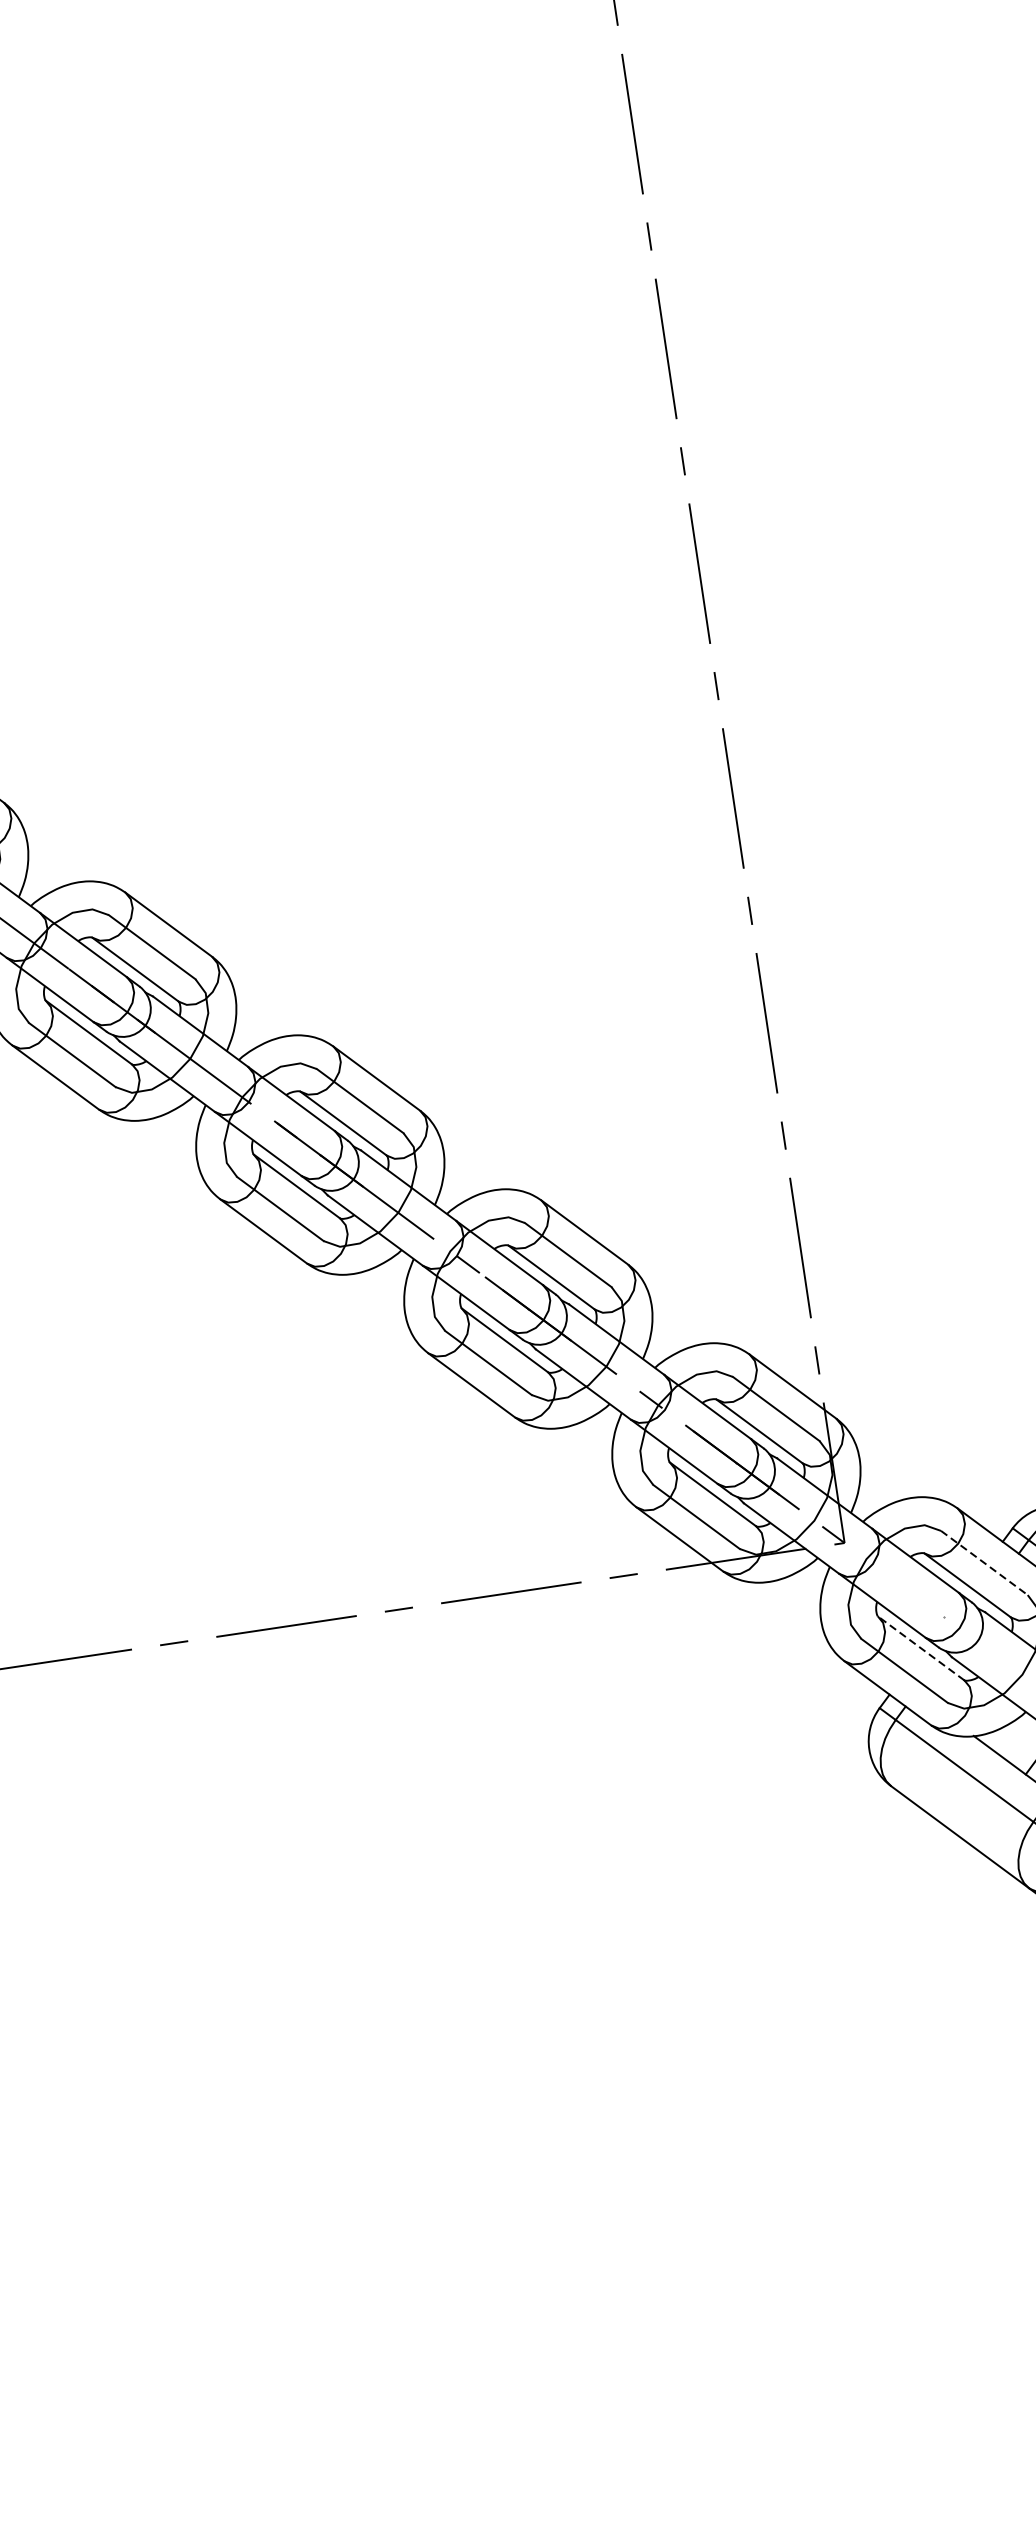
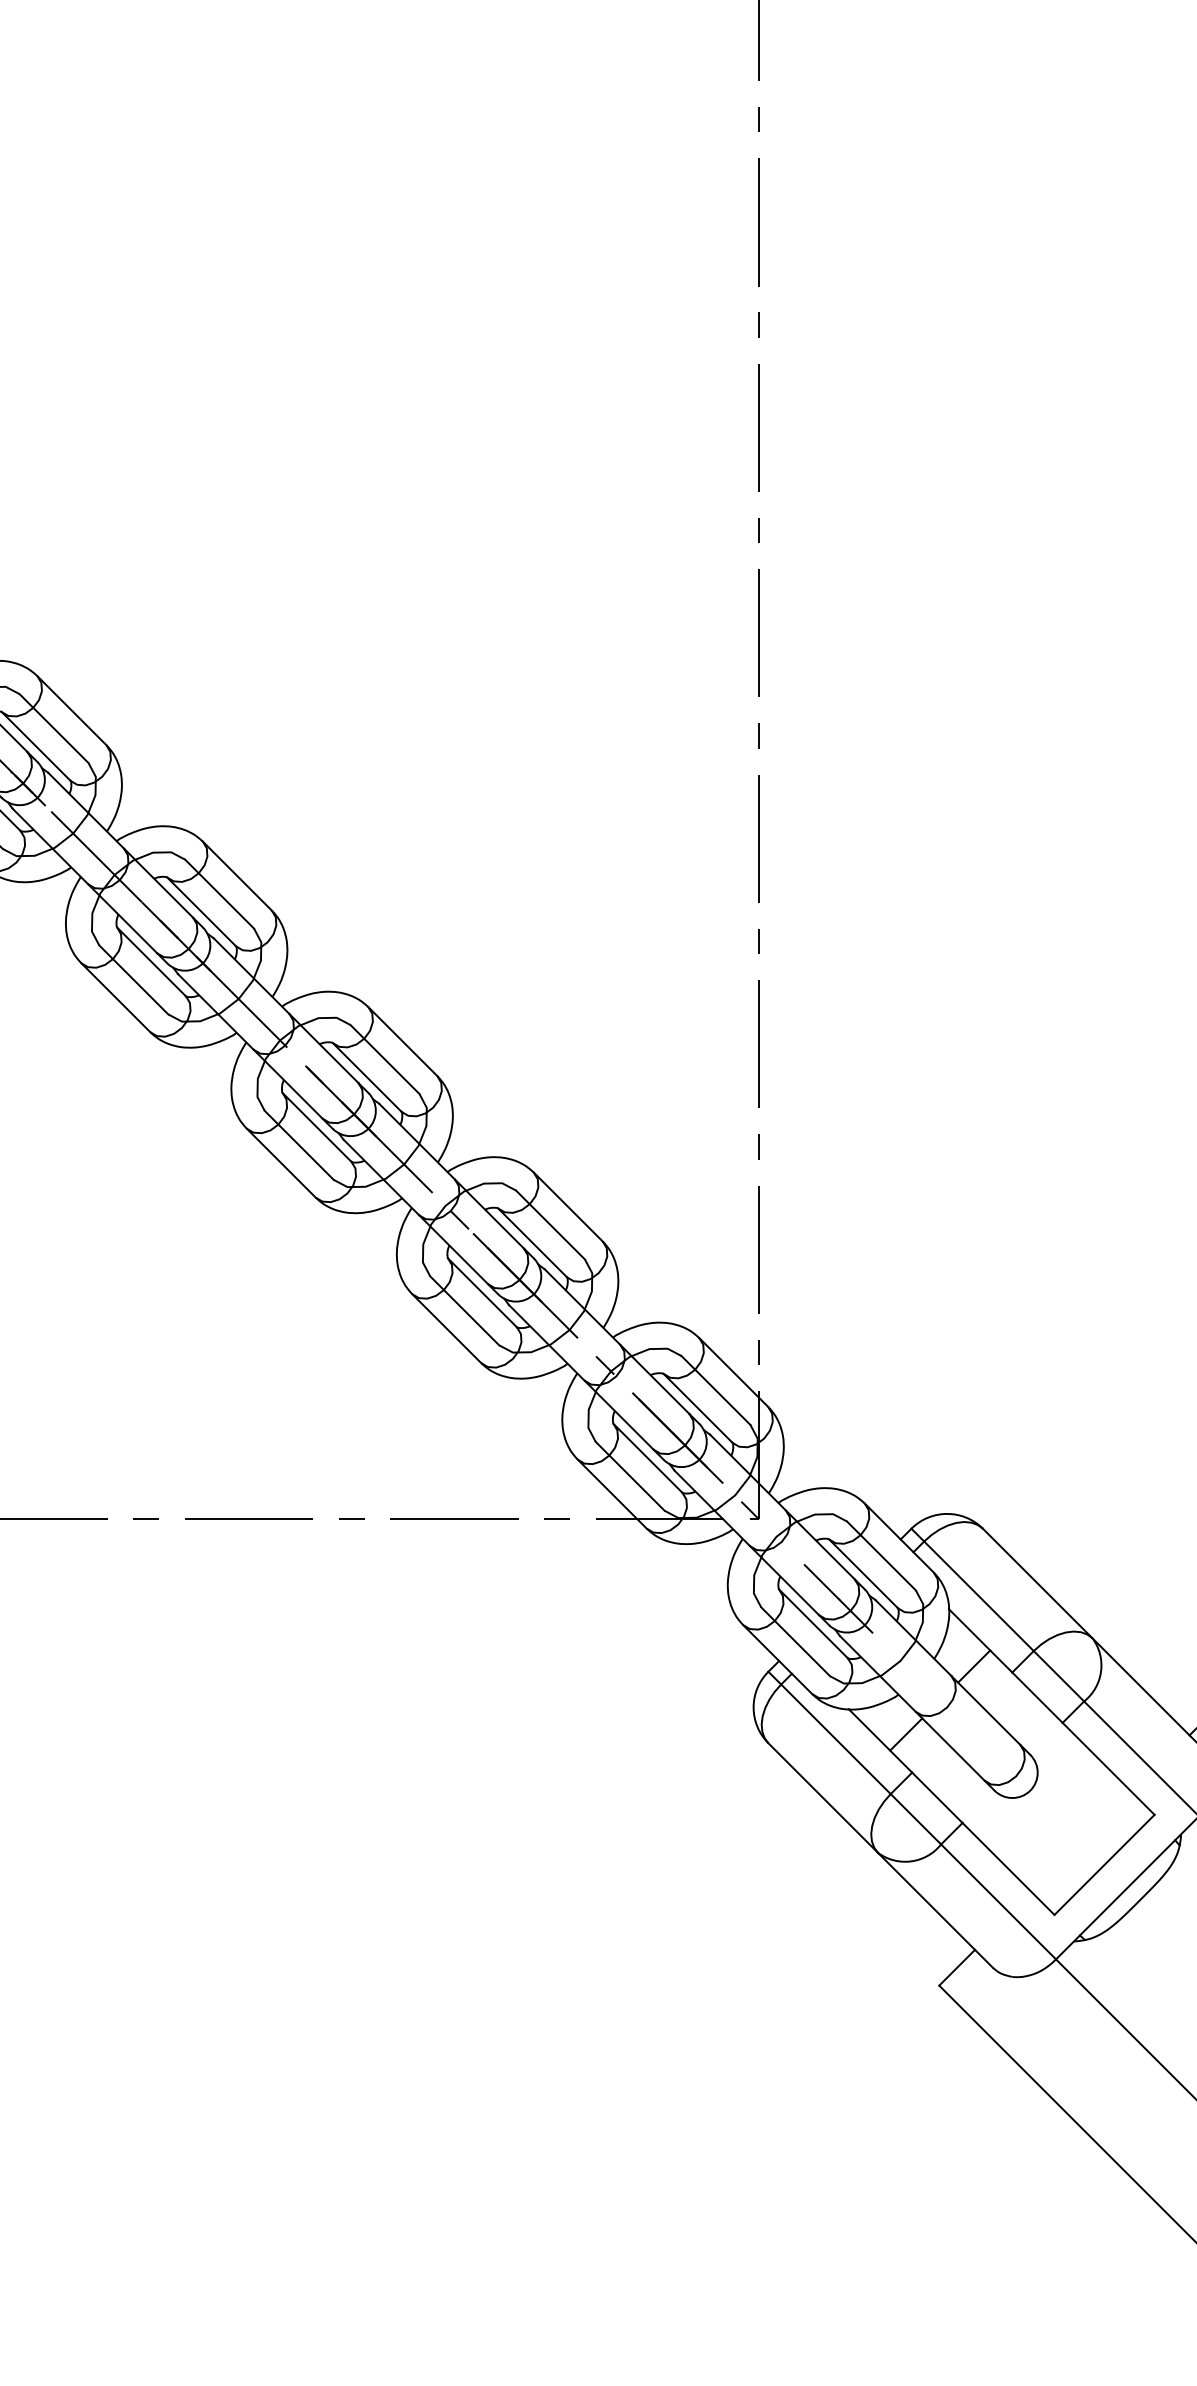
line: (984, 1562) -> (881, 1555), dashed -> solid
line: (944, 1616) -> (838, 1598), added
line: (921, 1647) -> (813, 1623), dashed -> solid

